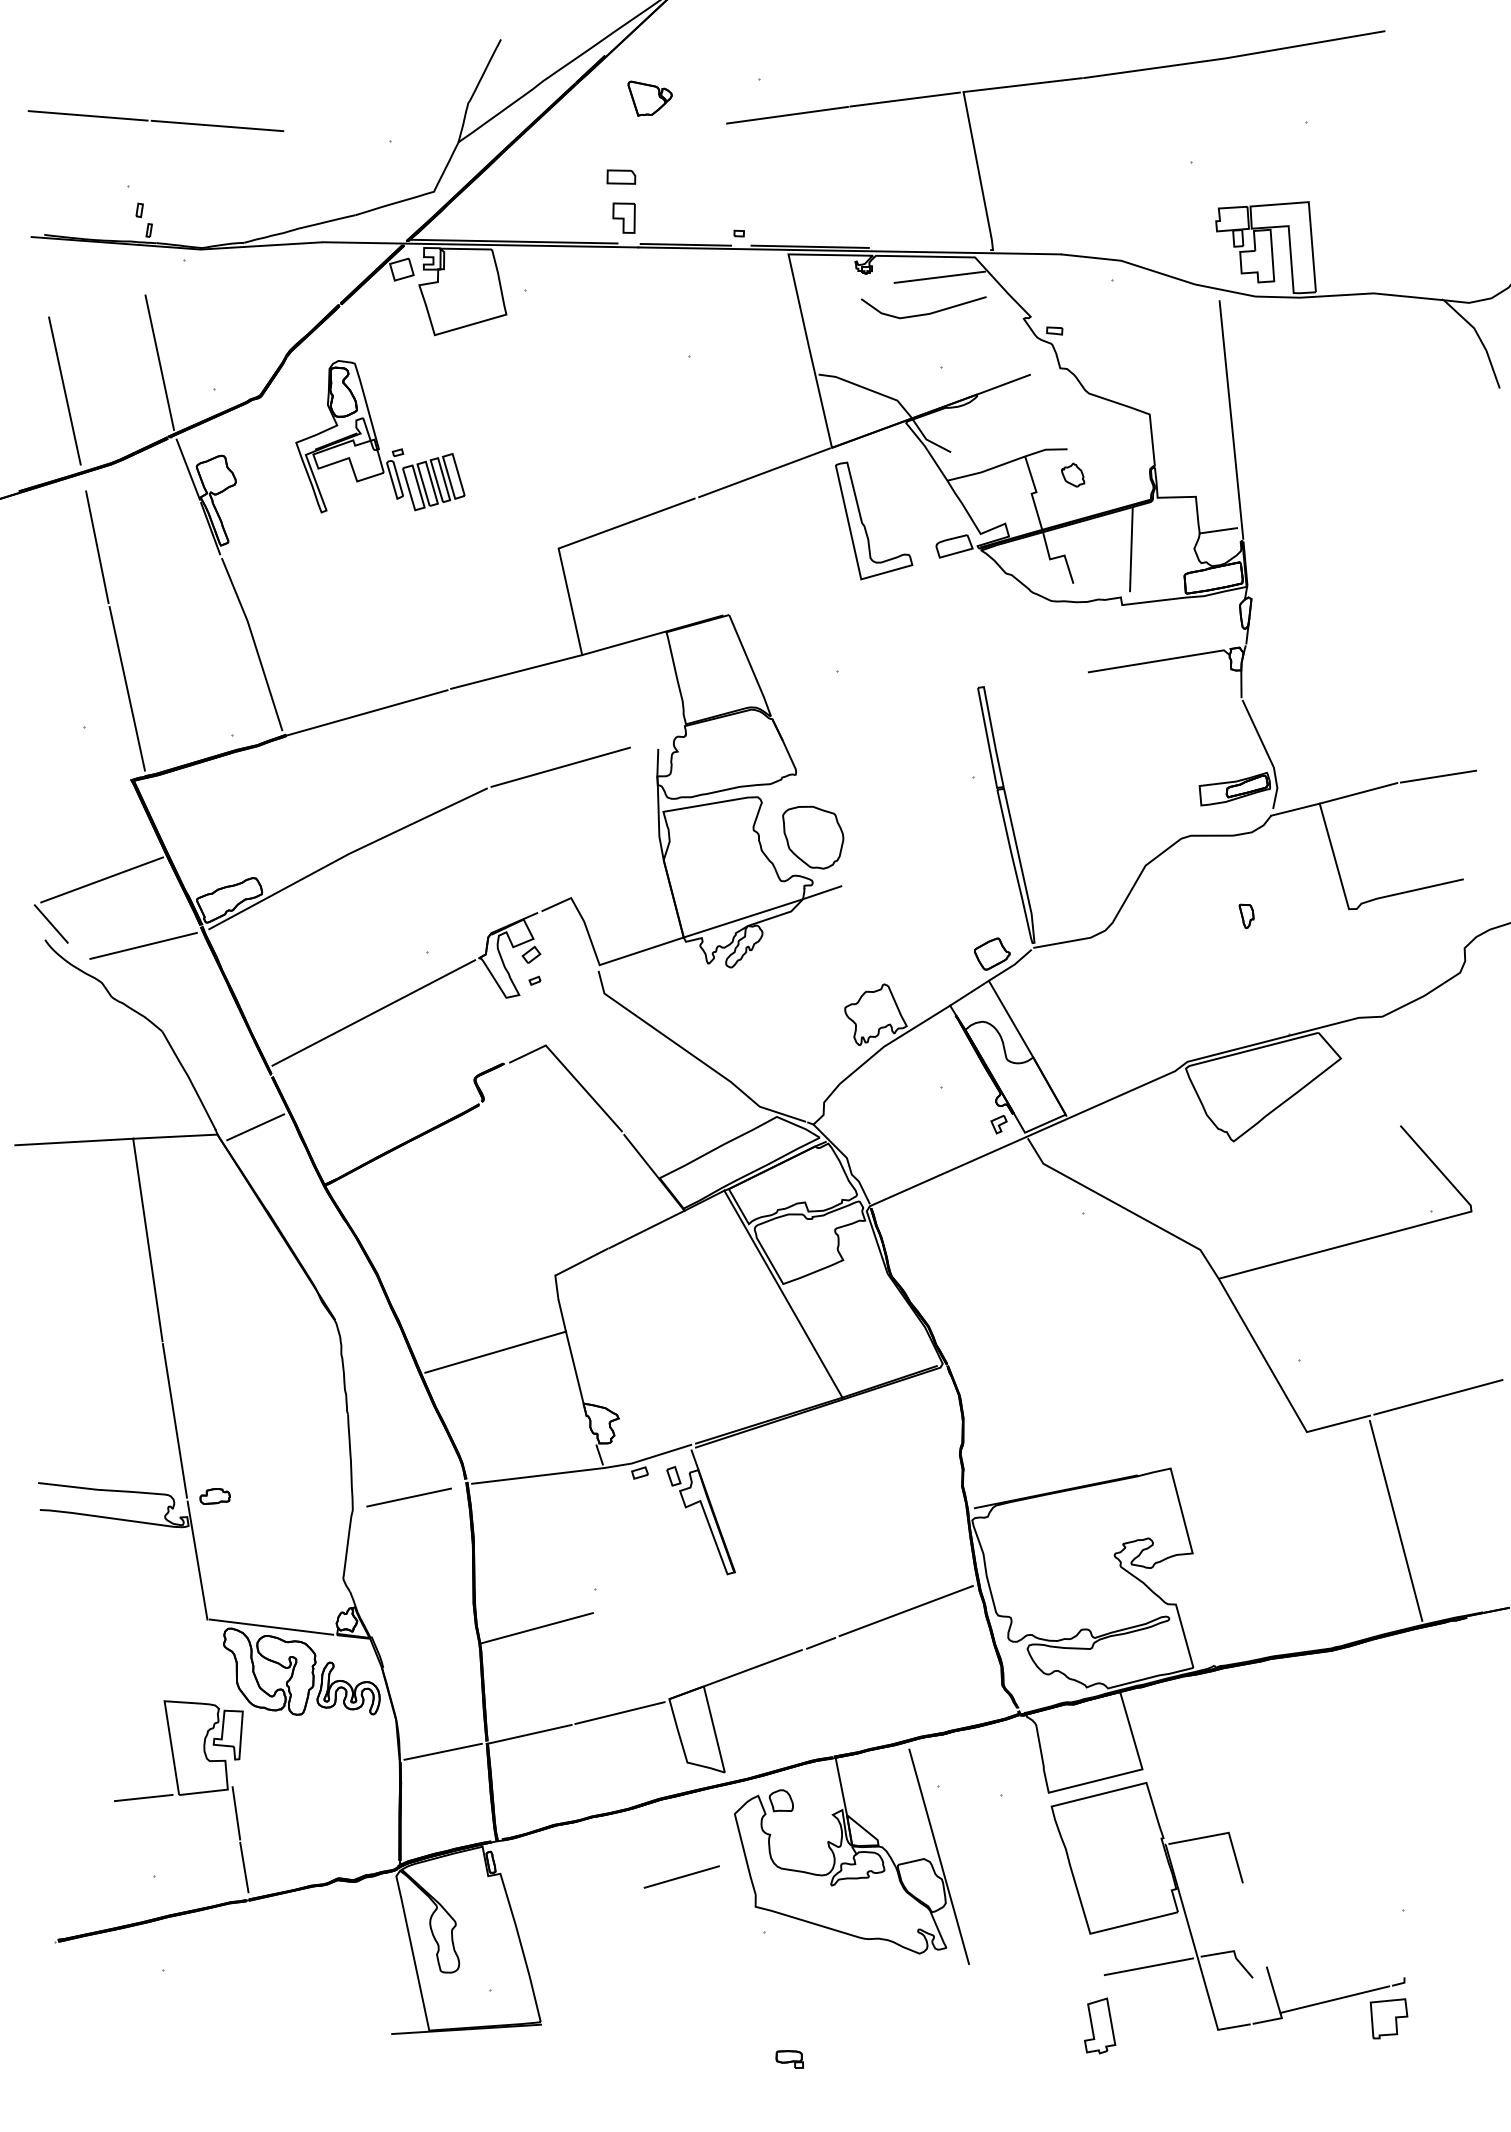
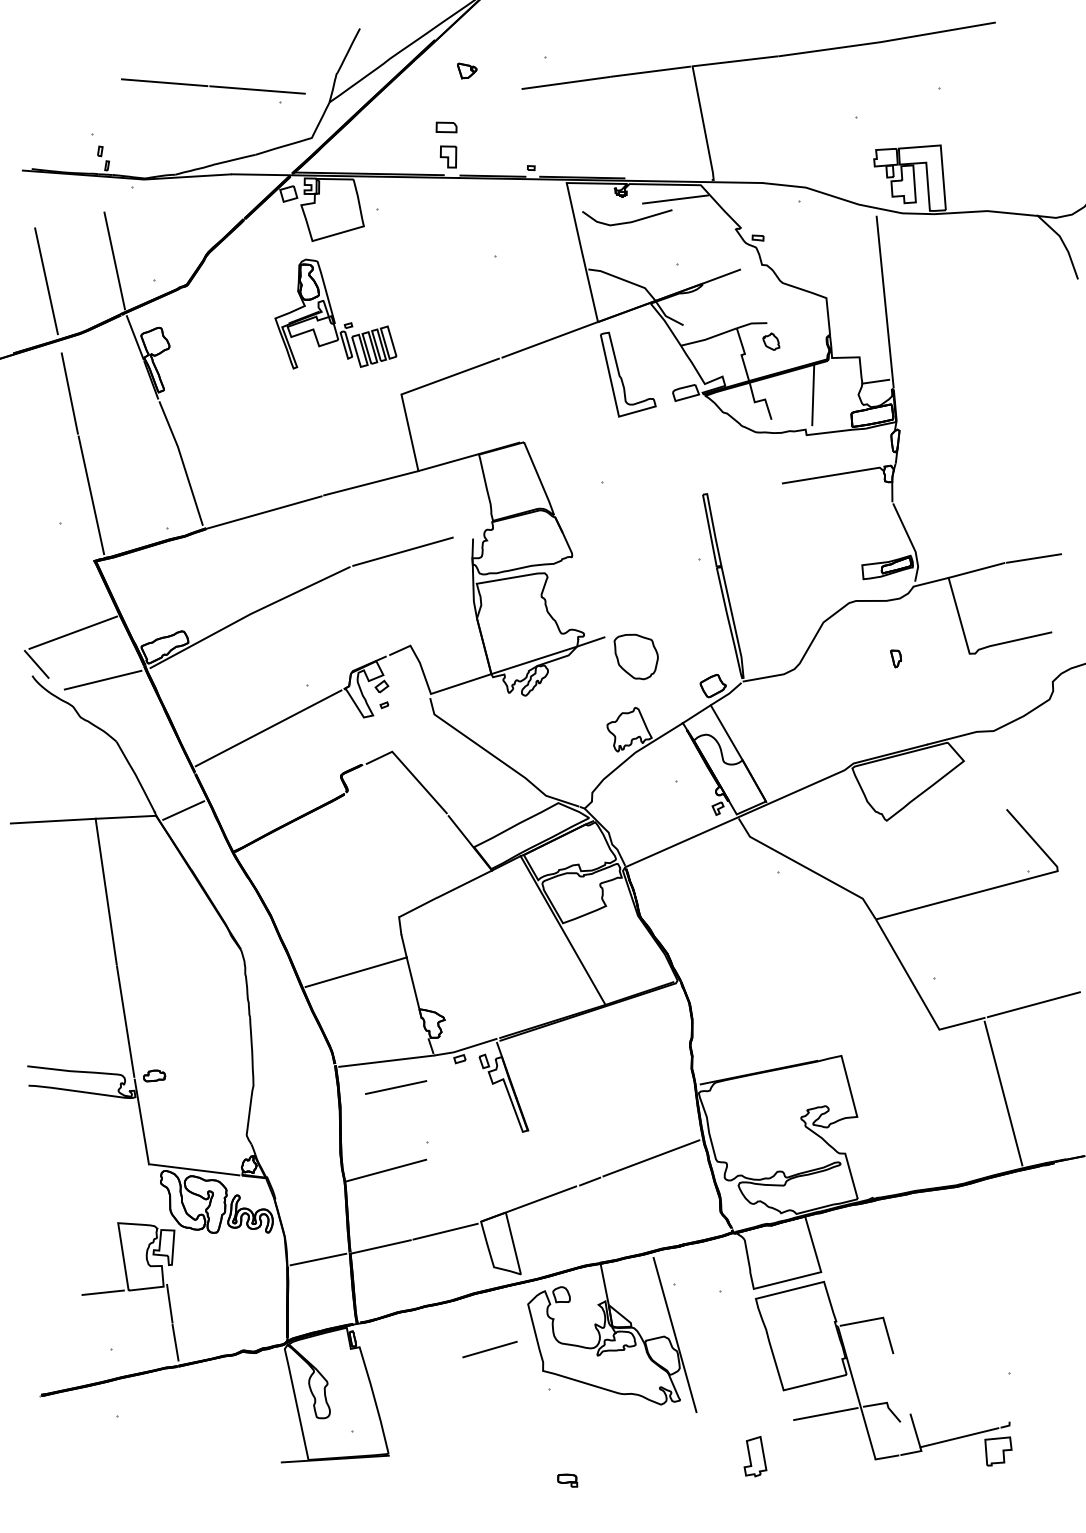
part: (649, 98) -> (466, 70), size x0.6
line: (155, 121) -> (213, 86), moved
line: (923, 313) -> (627, 221), moved
part: (380, 436) -> (335, 313), moved
part: (813, 837) -> (636, 656), moved
line: (408, 1497) -> (395, 1087), moved
part: (1100, 2025) -> (755, 1456), moved

